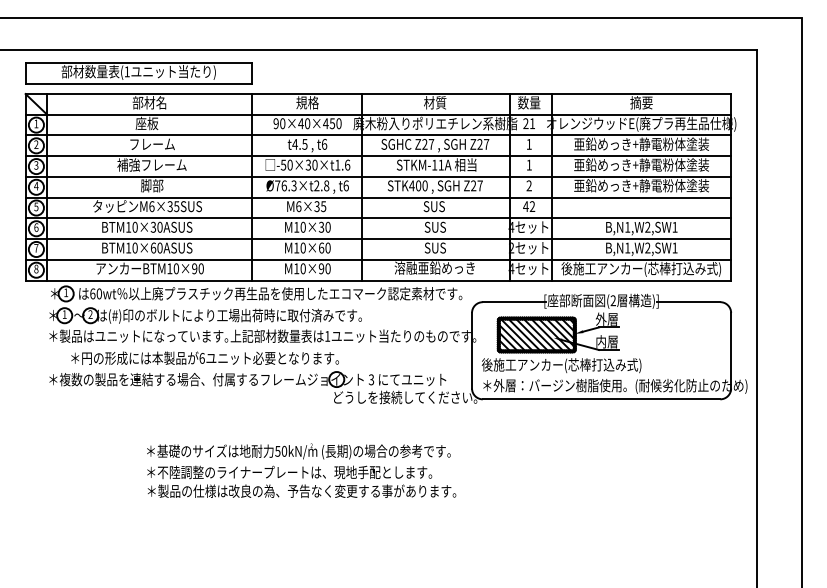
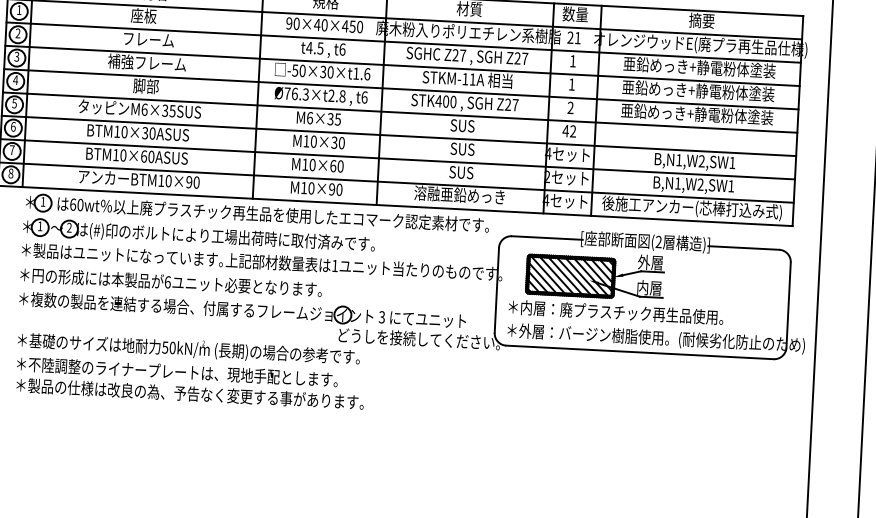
text: (204, 357) -> (170, 281), moved
text: (577, 365) -> (614, 312), 後施工アンカー(芯棒打込み式) -> ＊内層：廃プラスチック再生品使用。
text: (301, 470) -> (190, 370), moved

